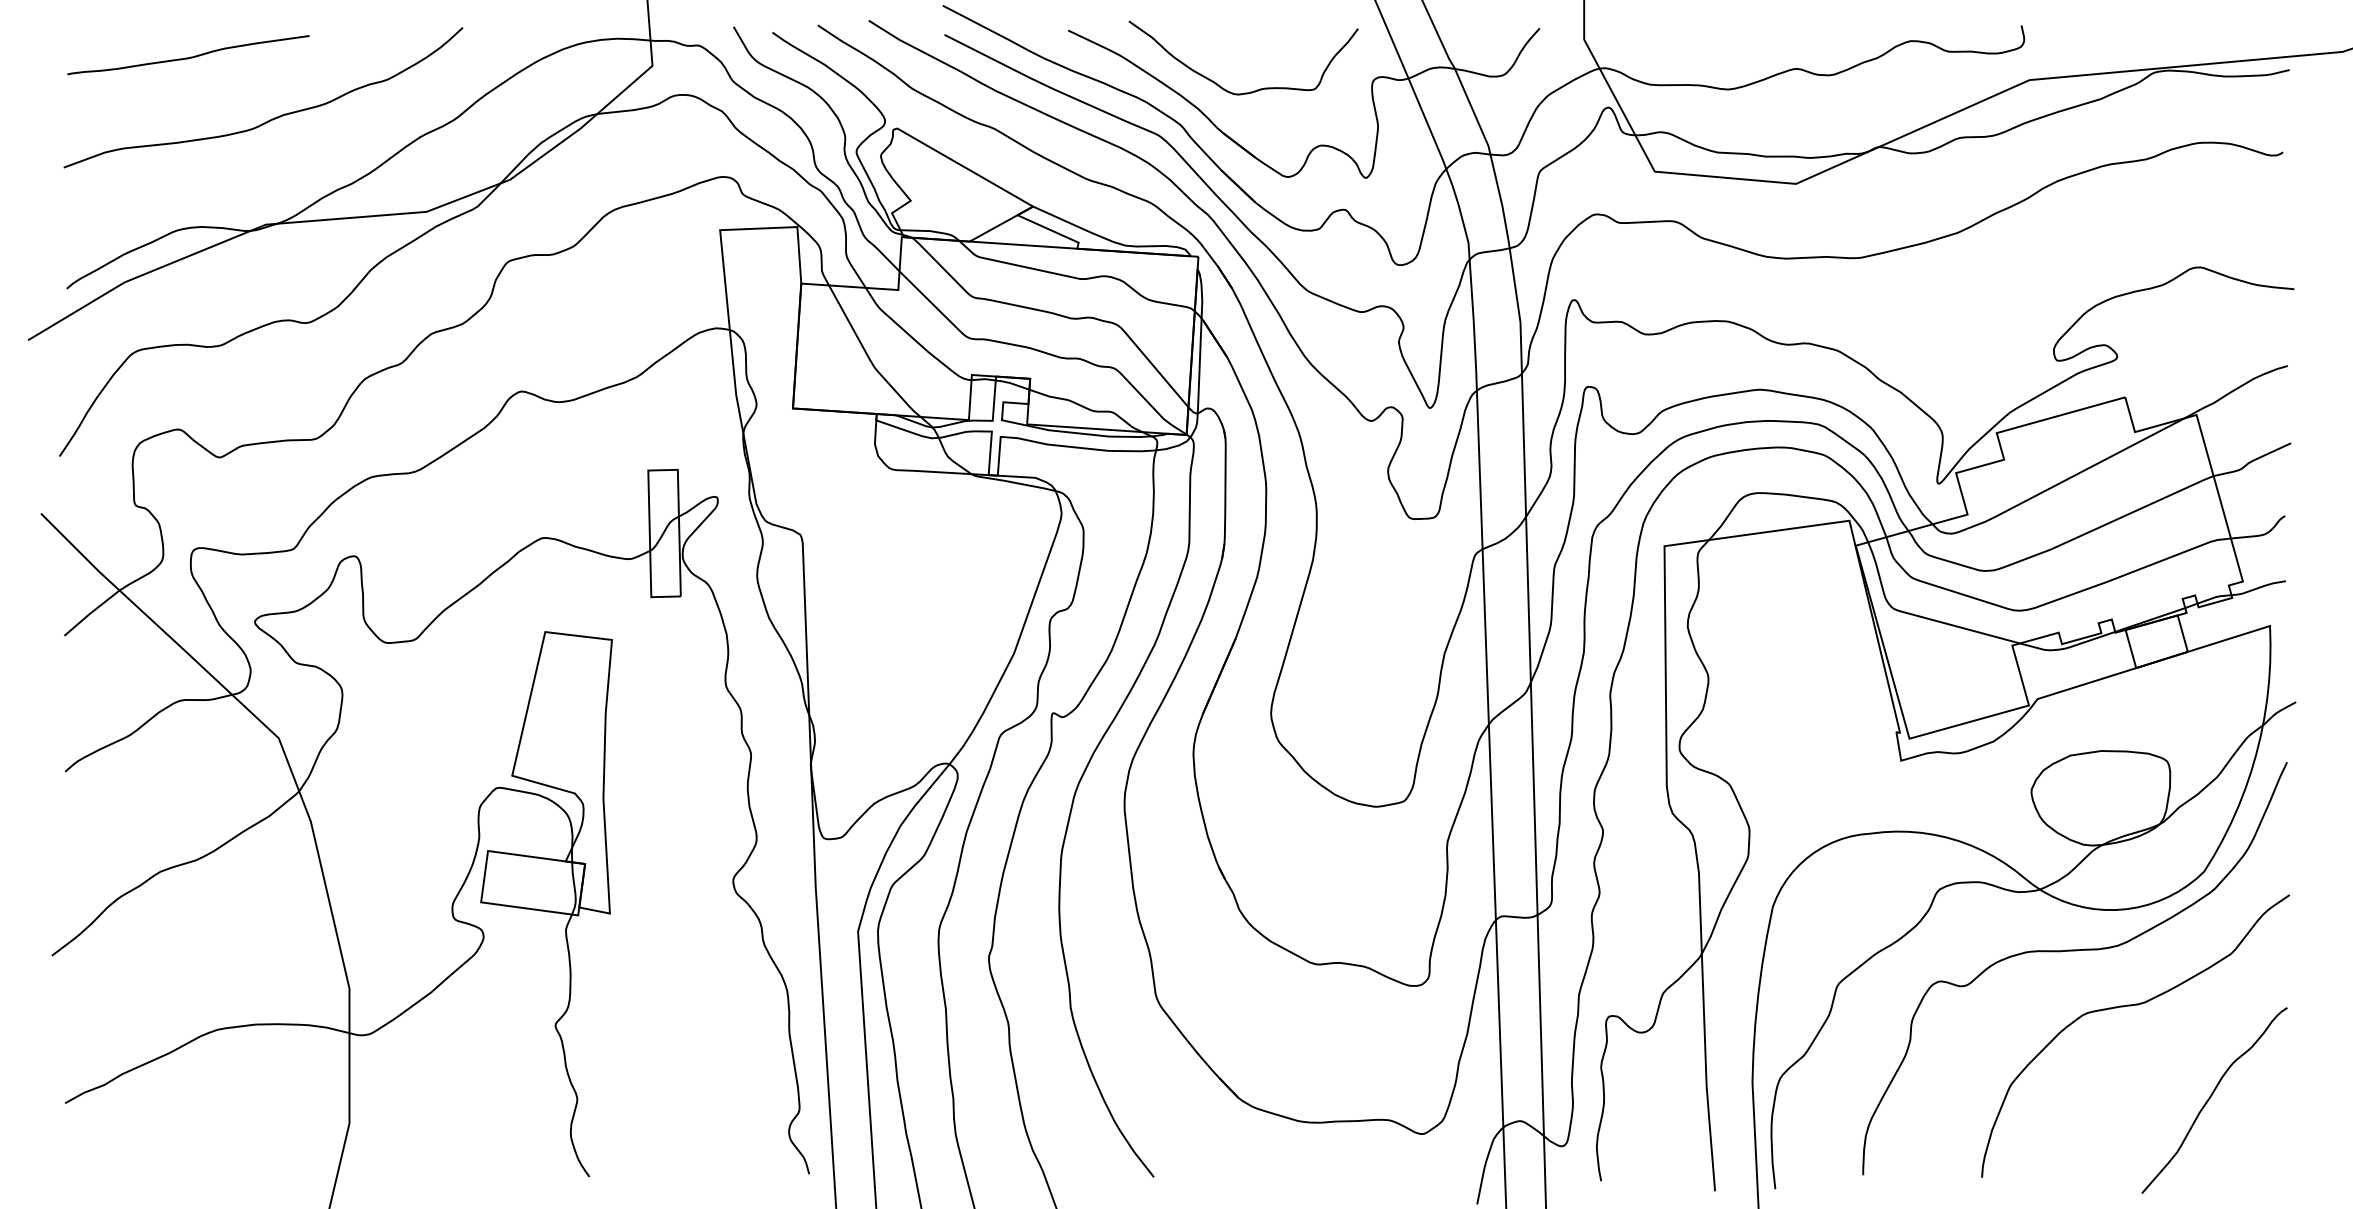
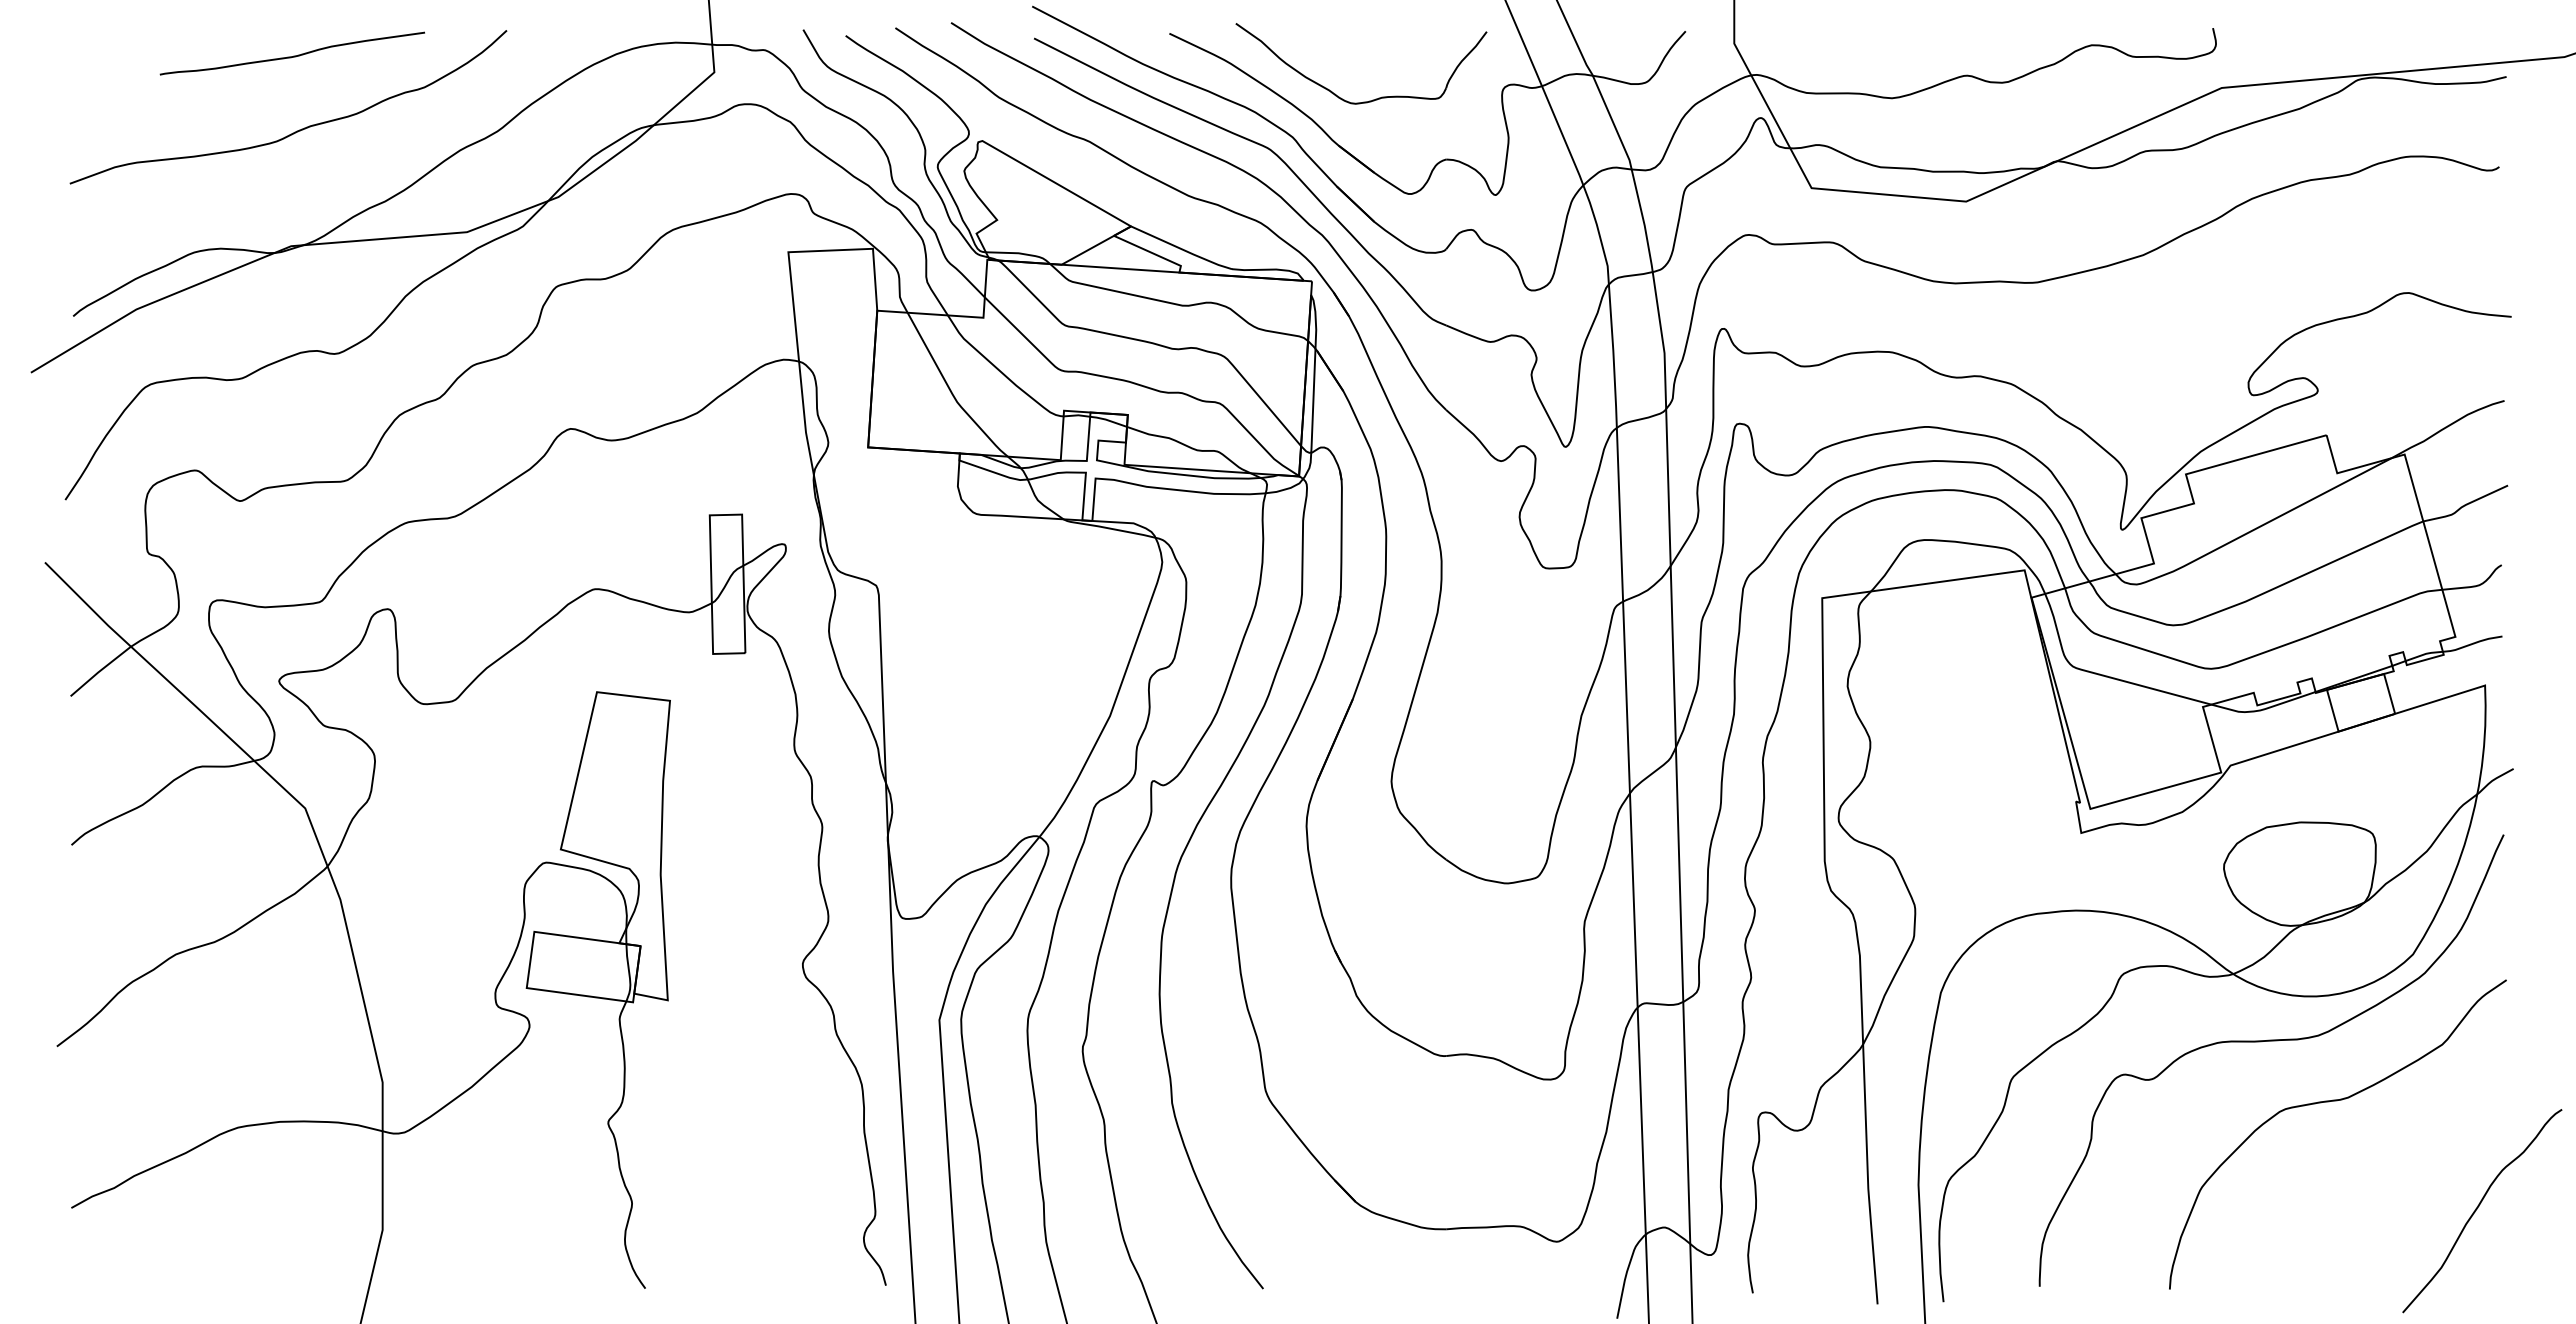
curve: (189, 56) -> (293, 55), moved
curve: (2210, 1099) -> (2477, 1209), moved

